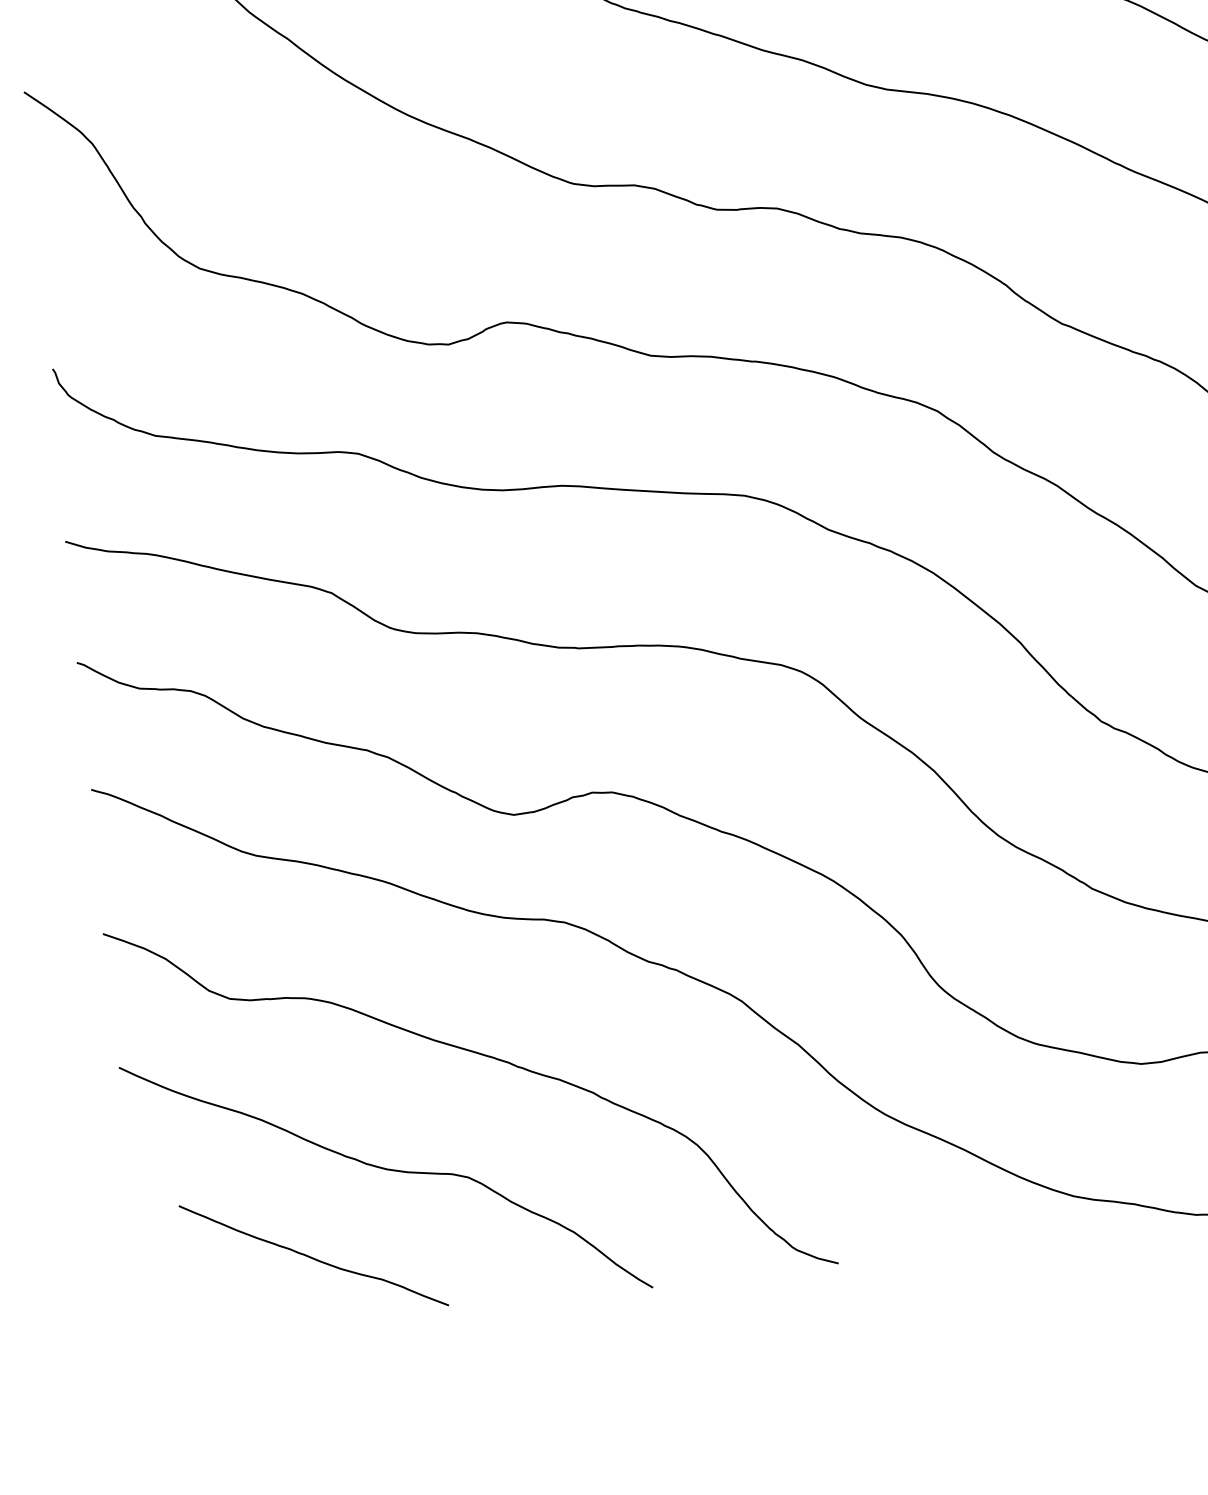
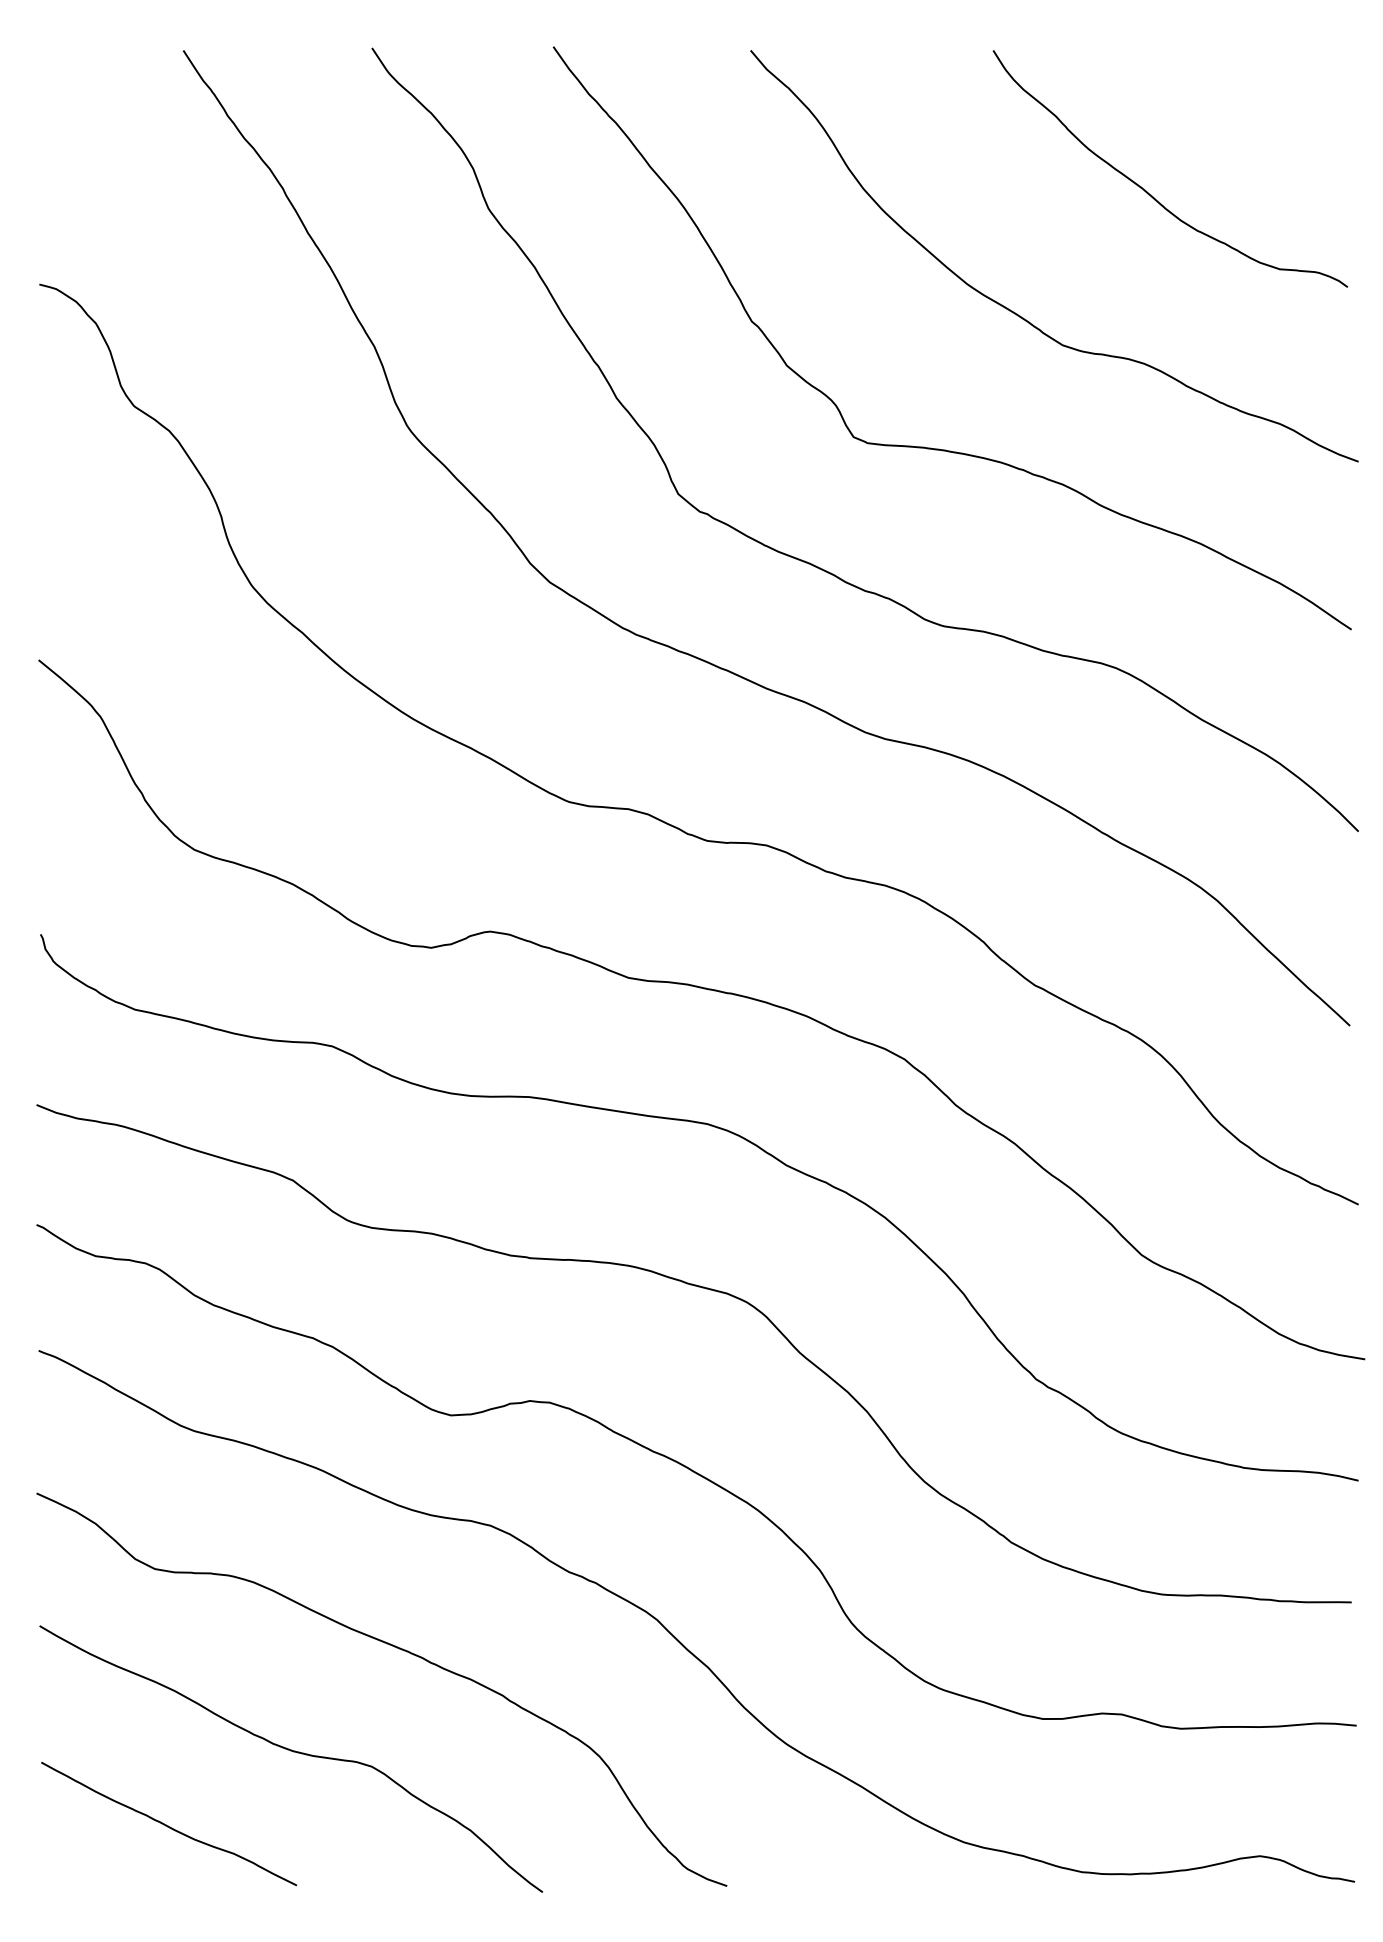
curve: (313, 1257) -> (168, 1825), moved

